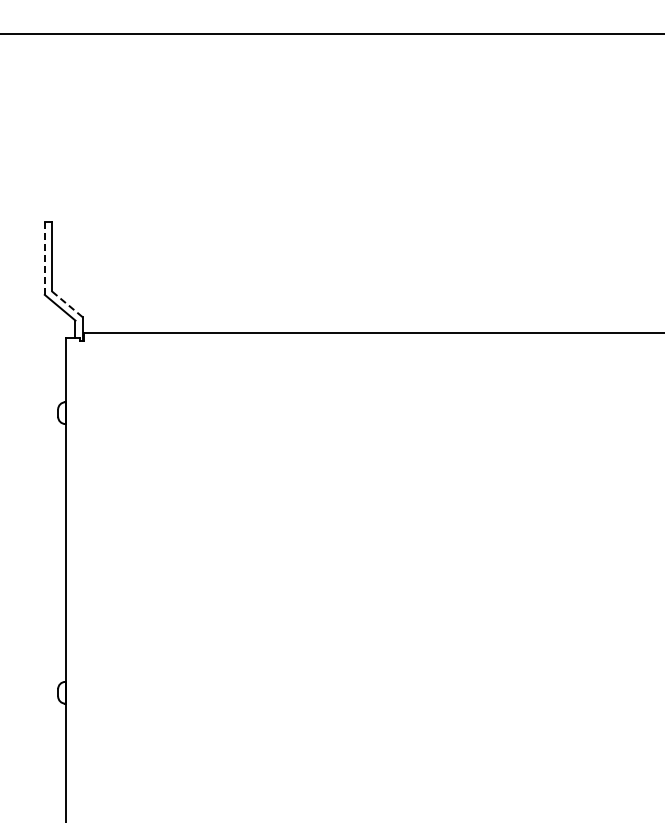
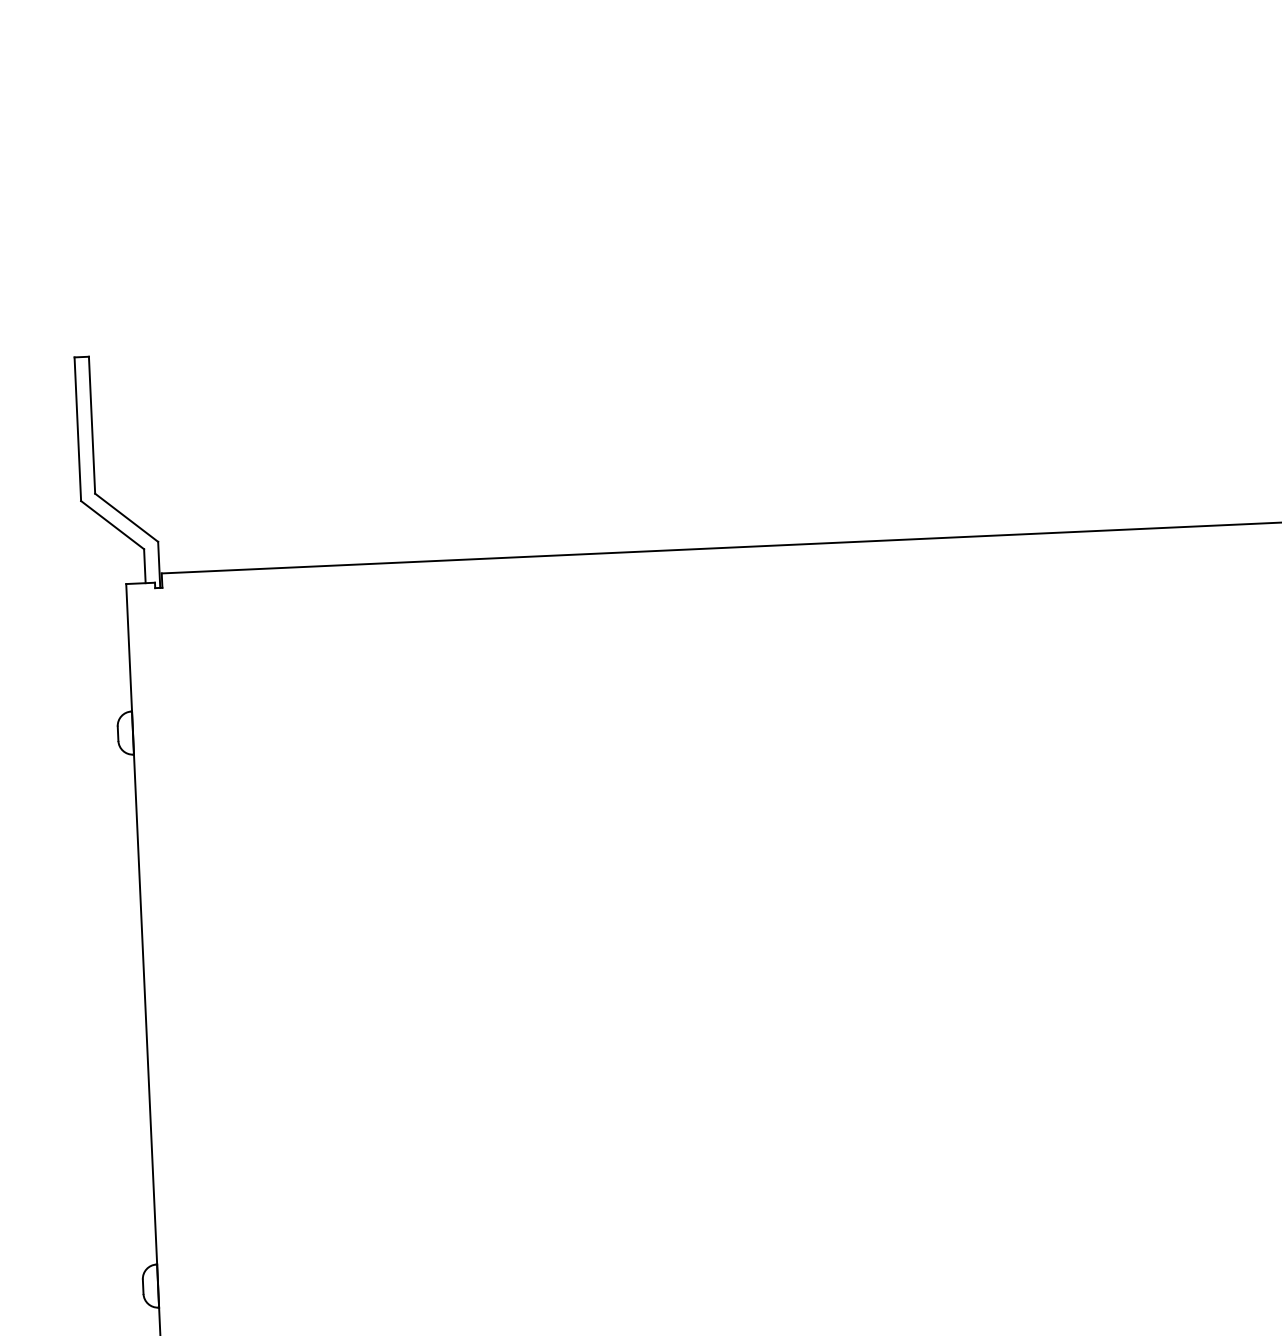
line: (44, 258) -> (77, 429), dashed -> solid
line: (67, 304) -> (126, 518), dashed -> solid

